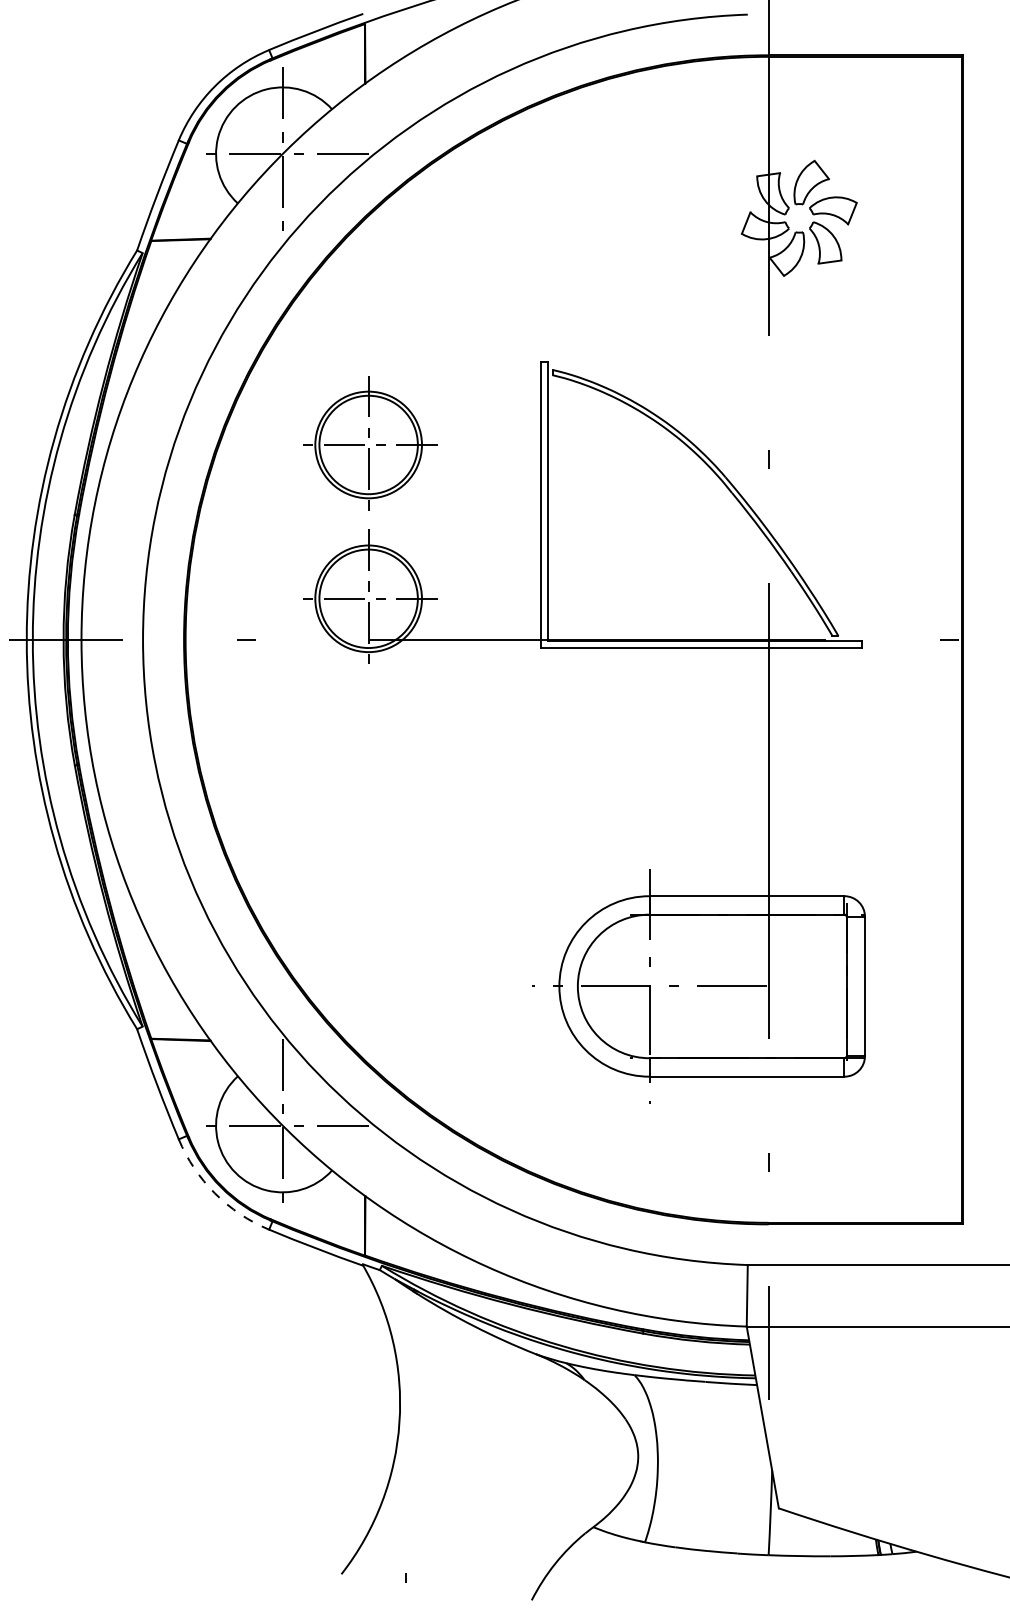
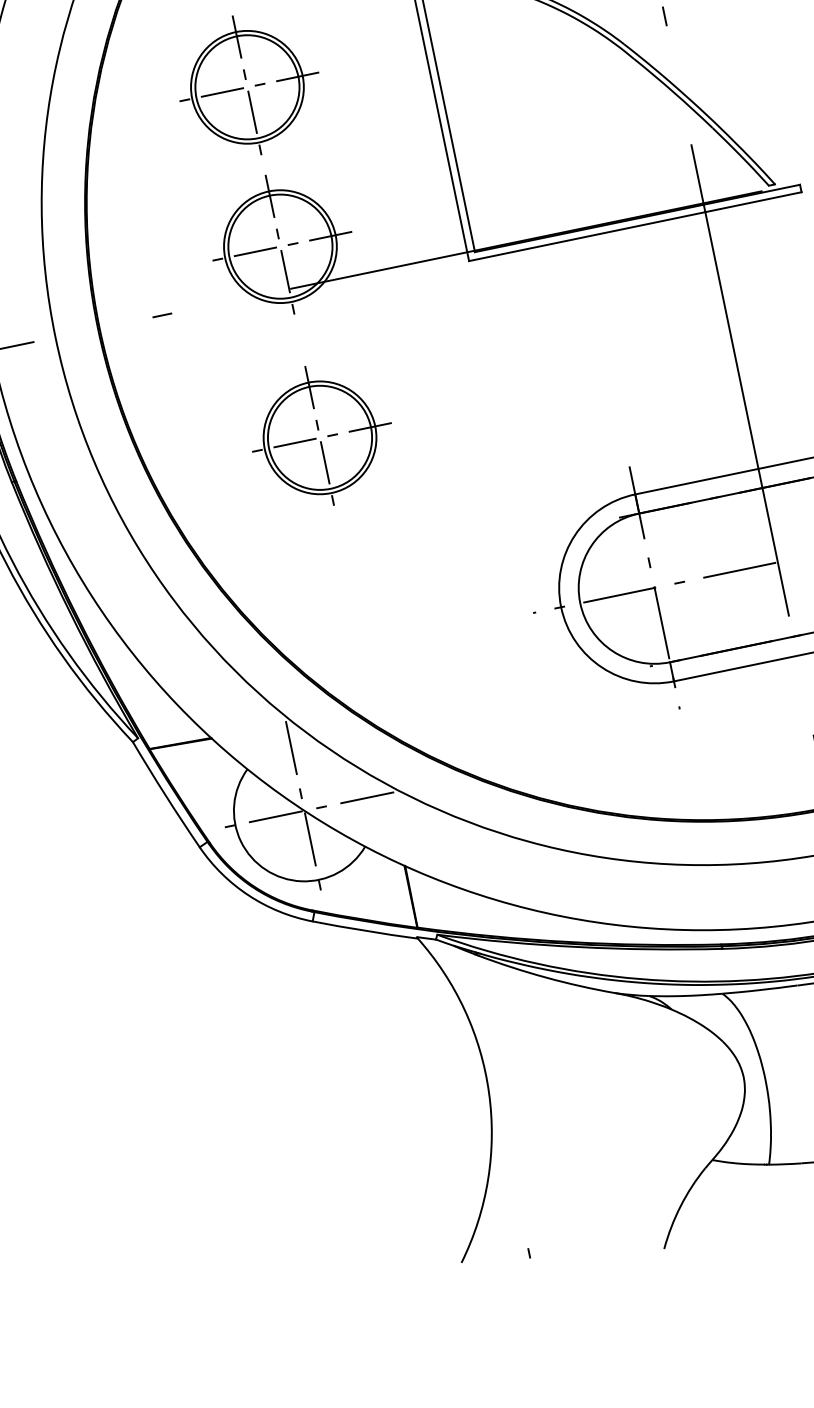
part: (370, 781) -> (321, 435), added
arc: (214, 1193) -> (248, 895), dashed -> solid

